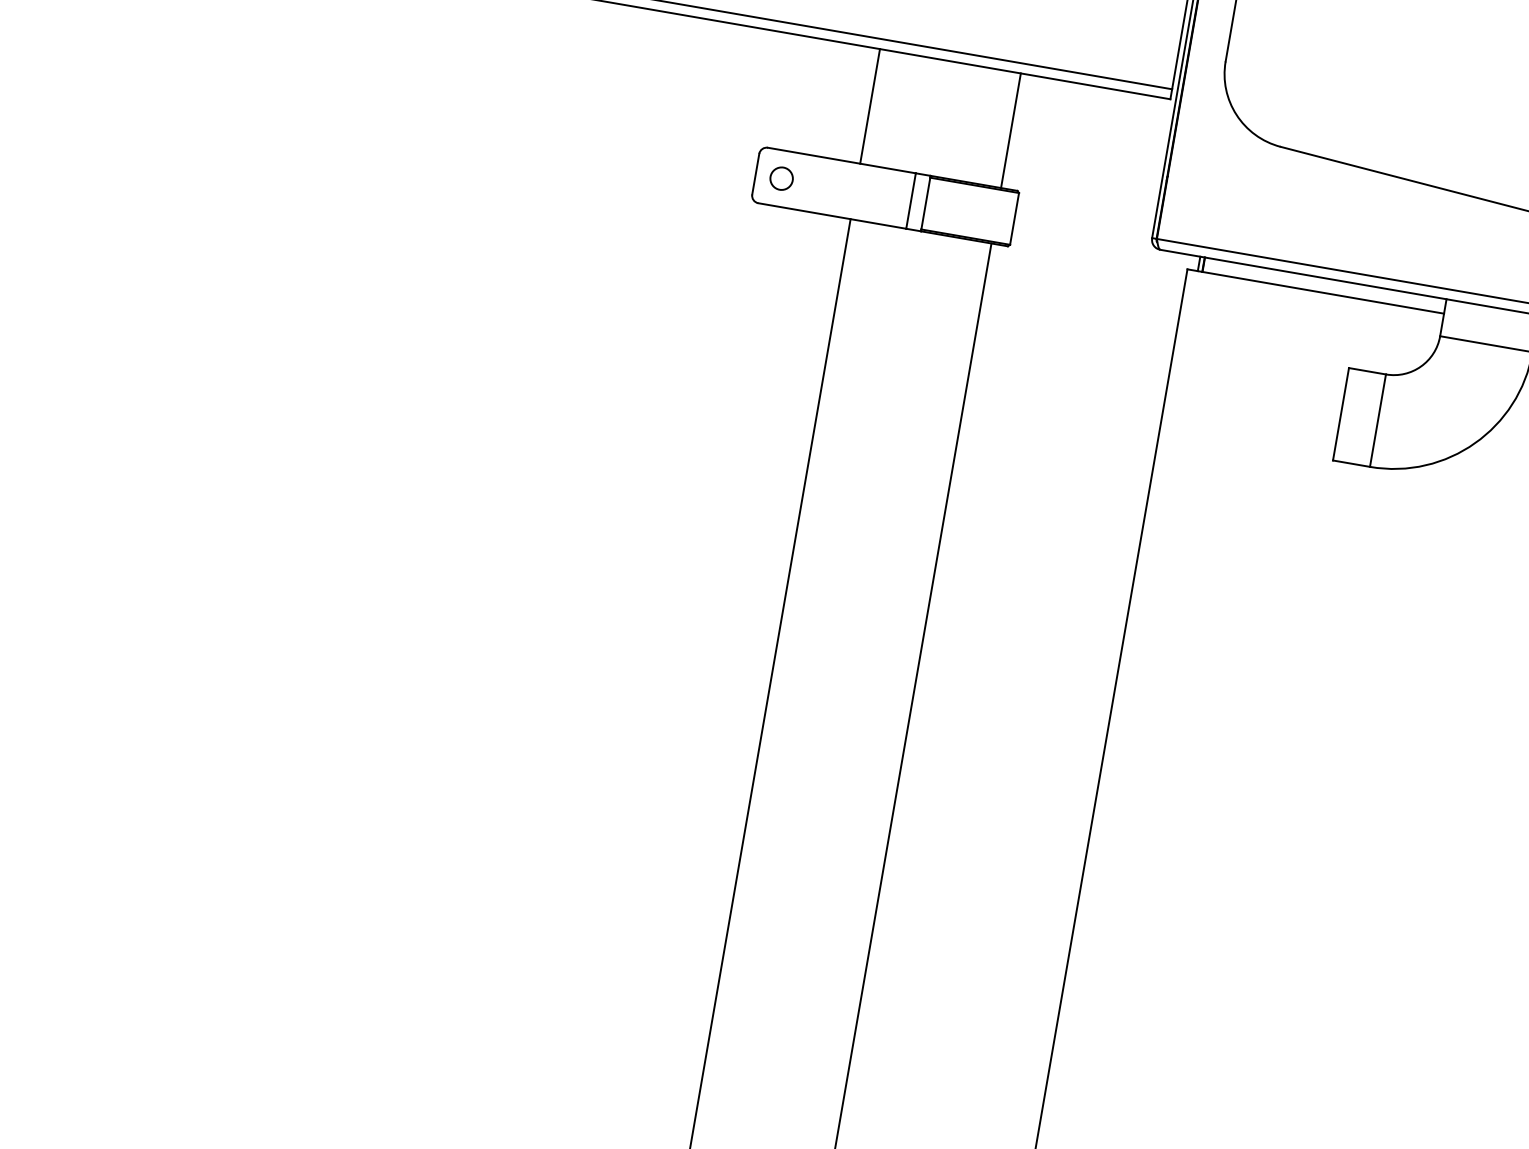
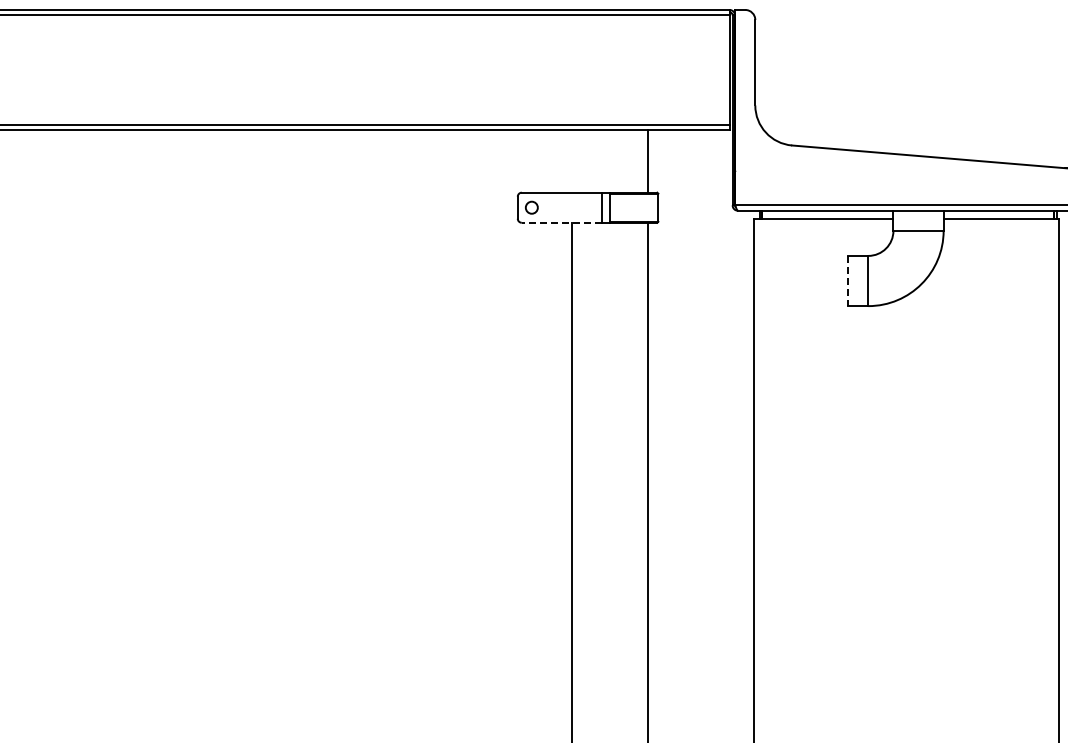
line: (869, 106) -> (571, 161), removed
line: (831, 215) -> (561, 222), solid -> dashed
line: (1341, 415) -> (848, 281), solid -> dashed

